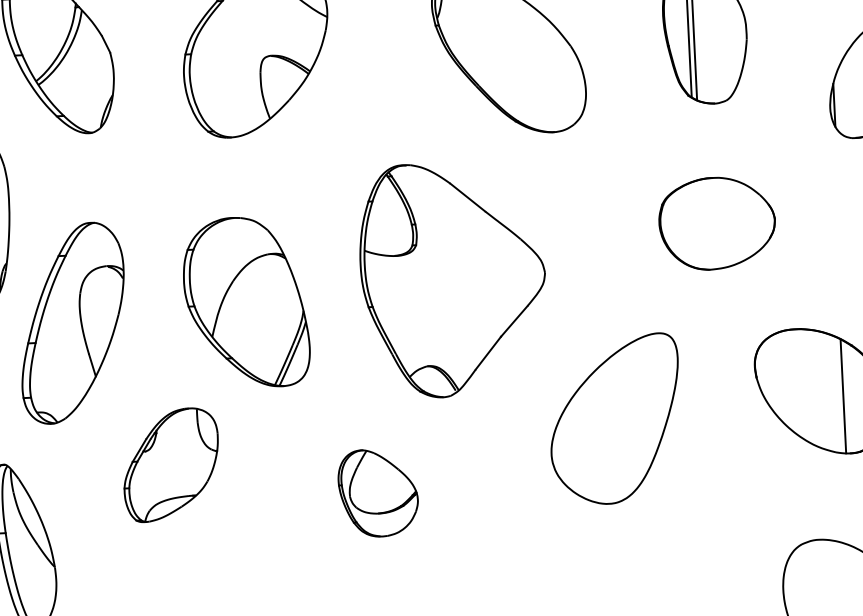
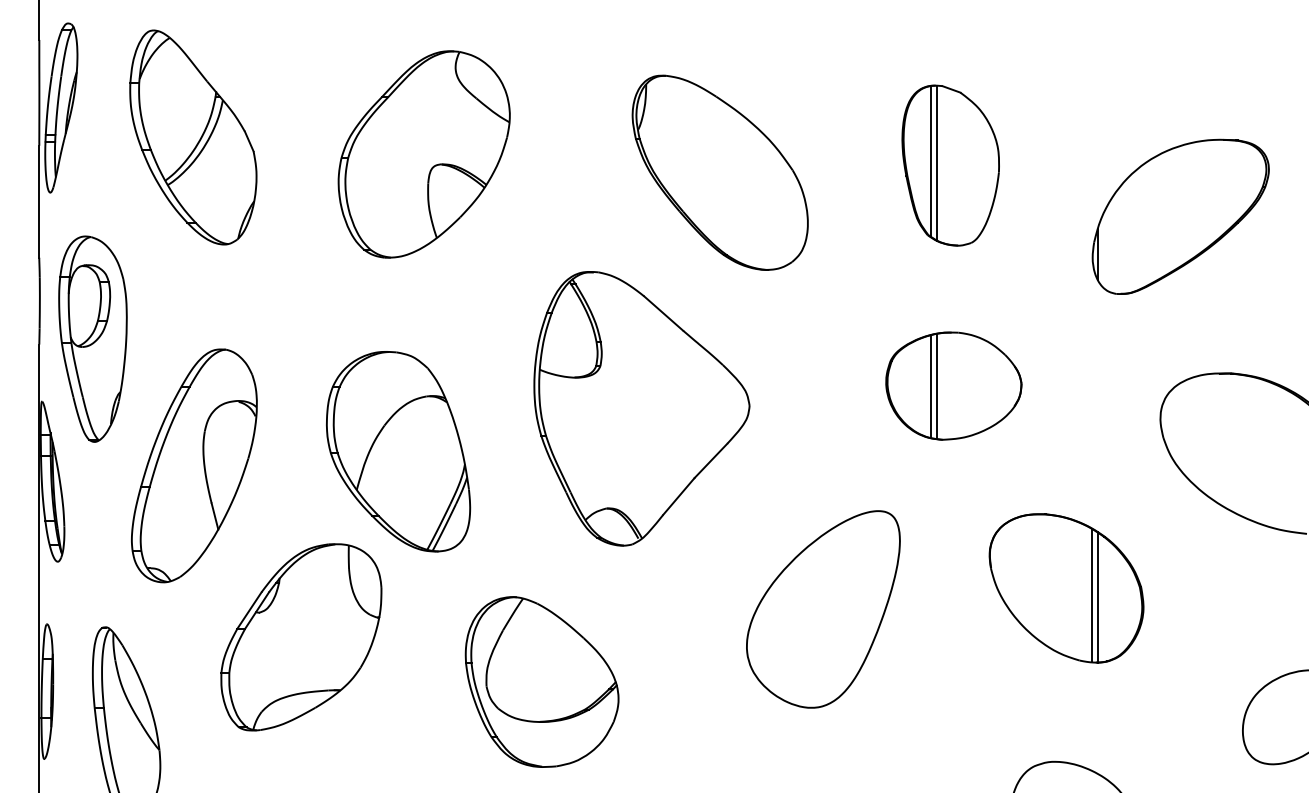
line: (698, 224) -> (931, 386), added
line: (703, 224) -> (937, 386), added
part: (452, 279) -> (641, 408), moved
line: (848, 397) -> (1097, 597), added
part: (171, 465) -> (301, 637), size x1.43
part: (377, 492) -> (541, 681), size x1.67

